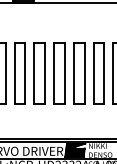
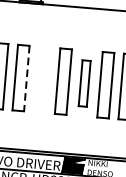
line: (25, 73) -> (26, 78), solid -> dashed
part: (39, 73) -> (41, 80), removed
part: (79, 73) -> (84, 83), size x0.7

